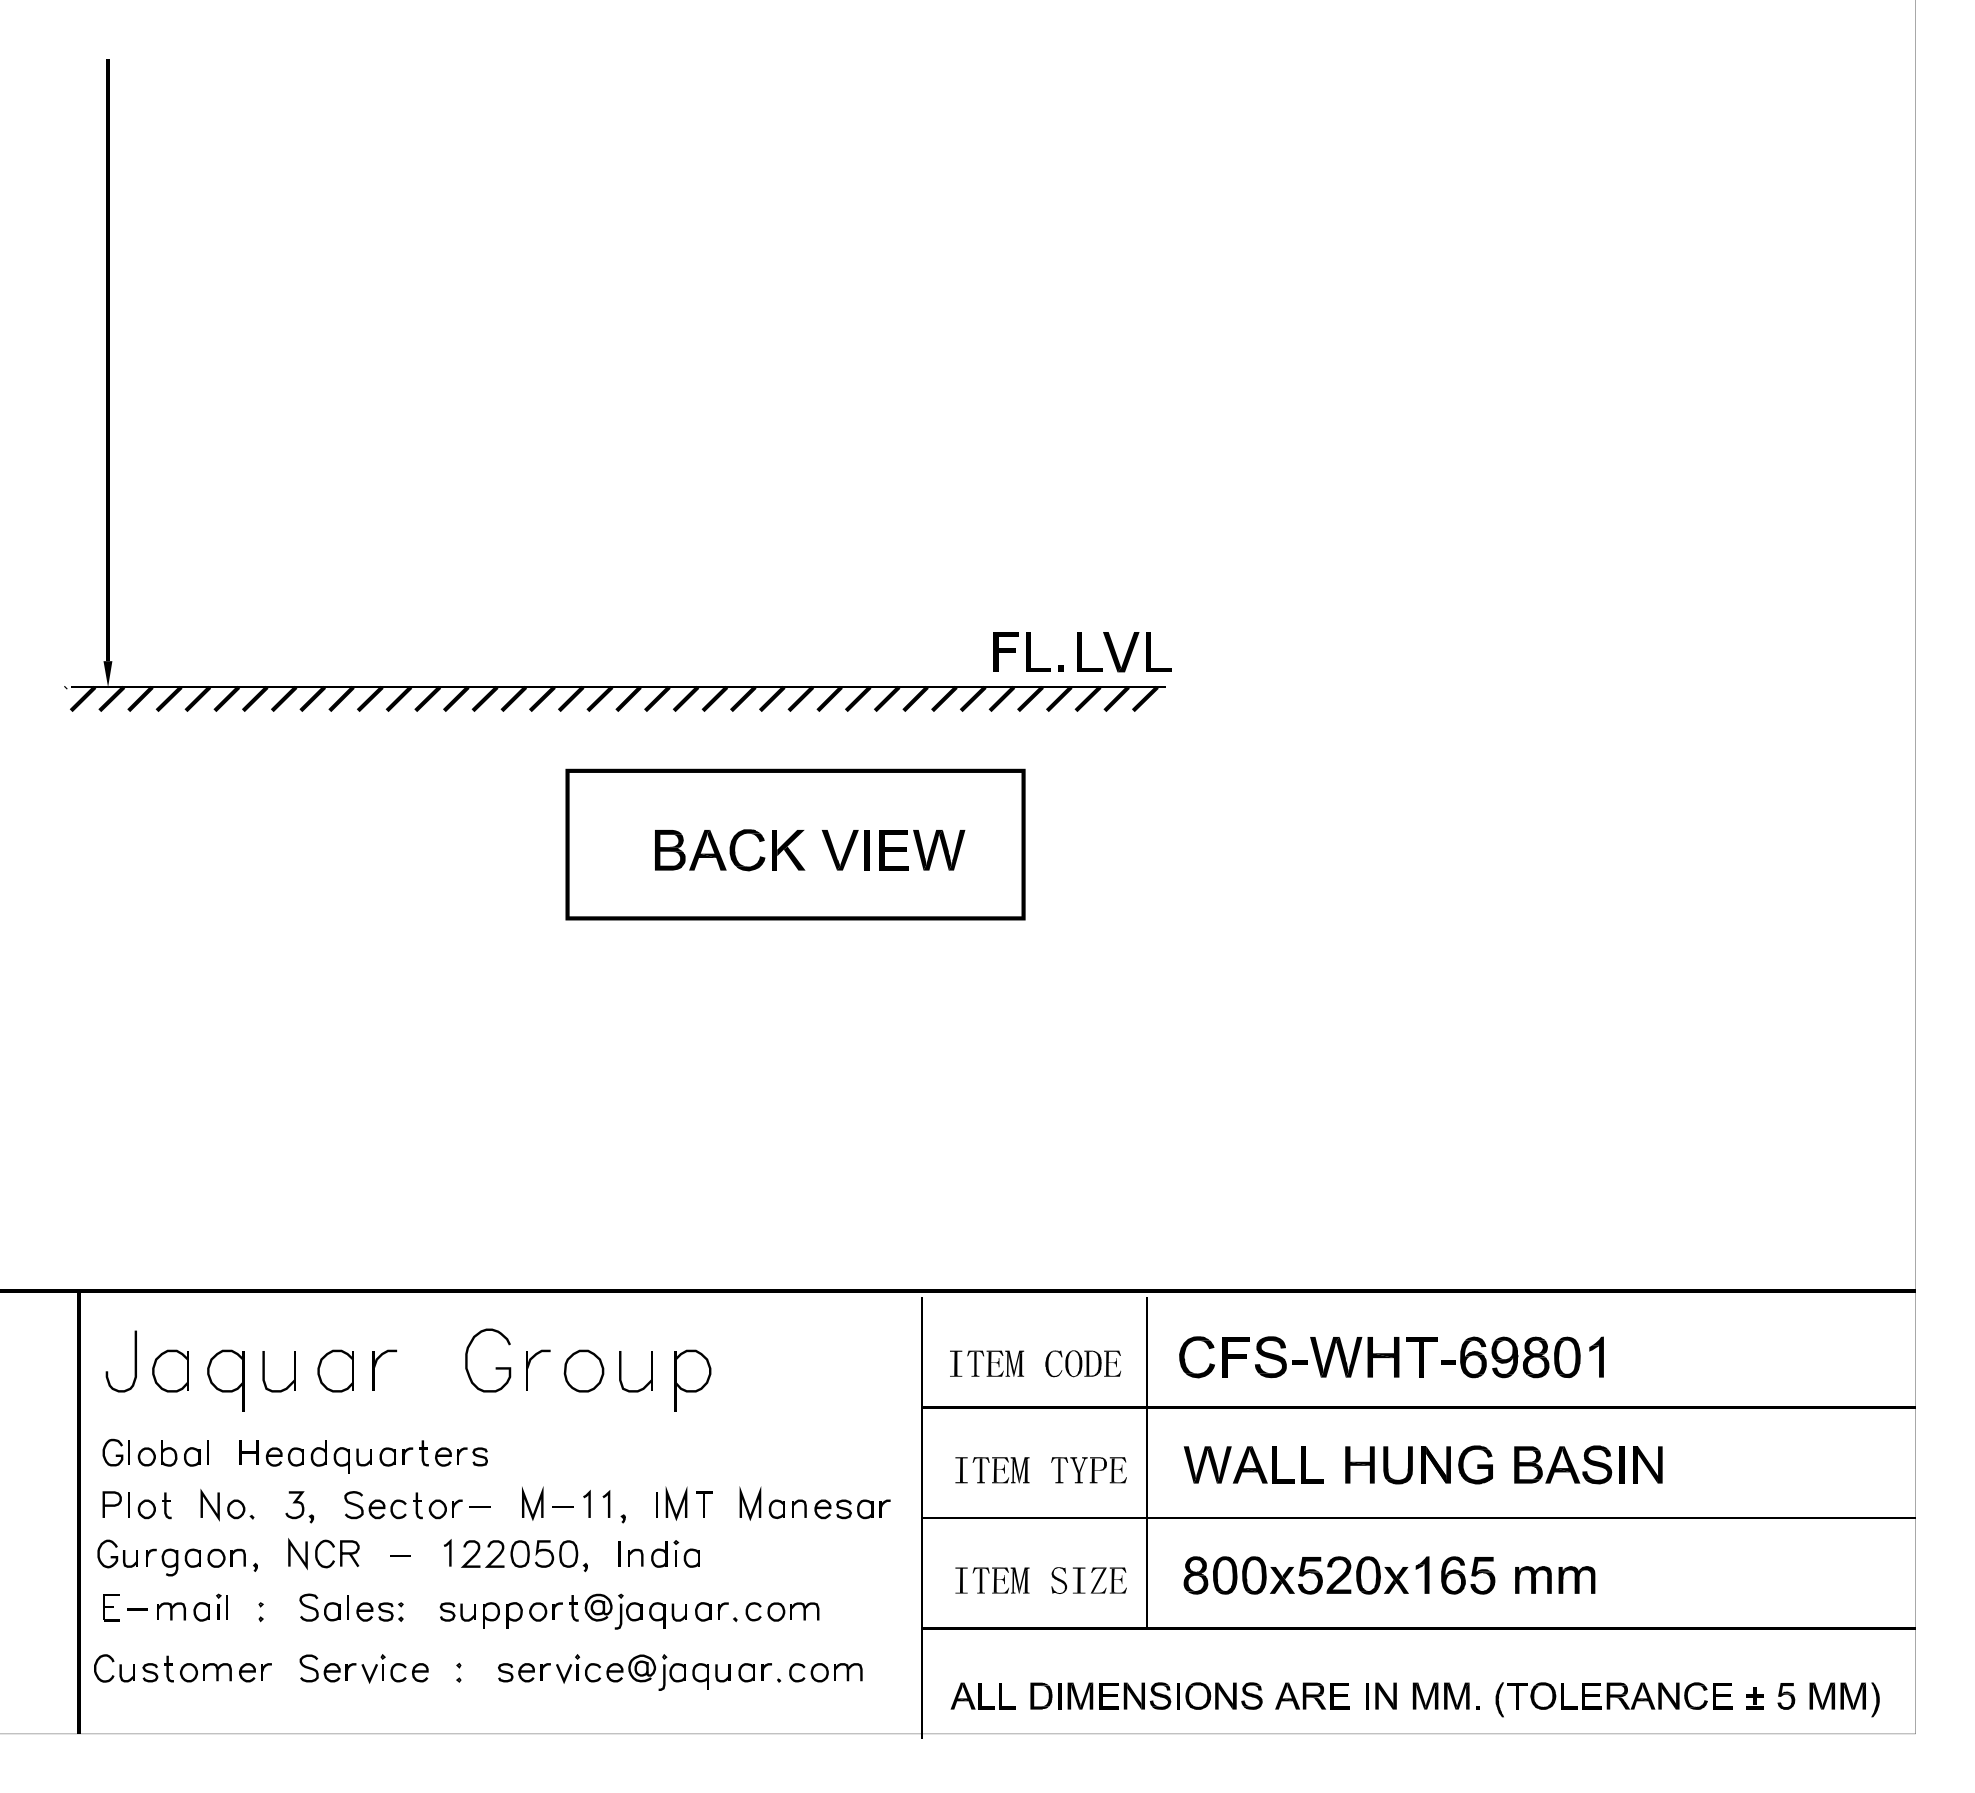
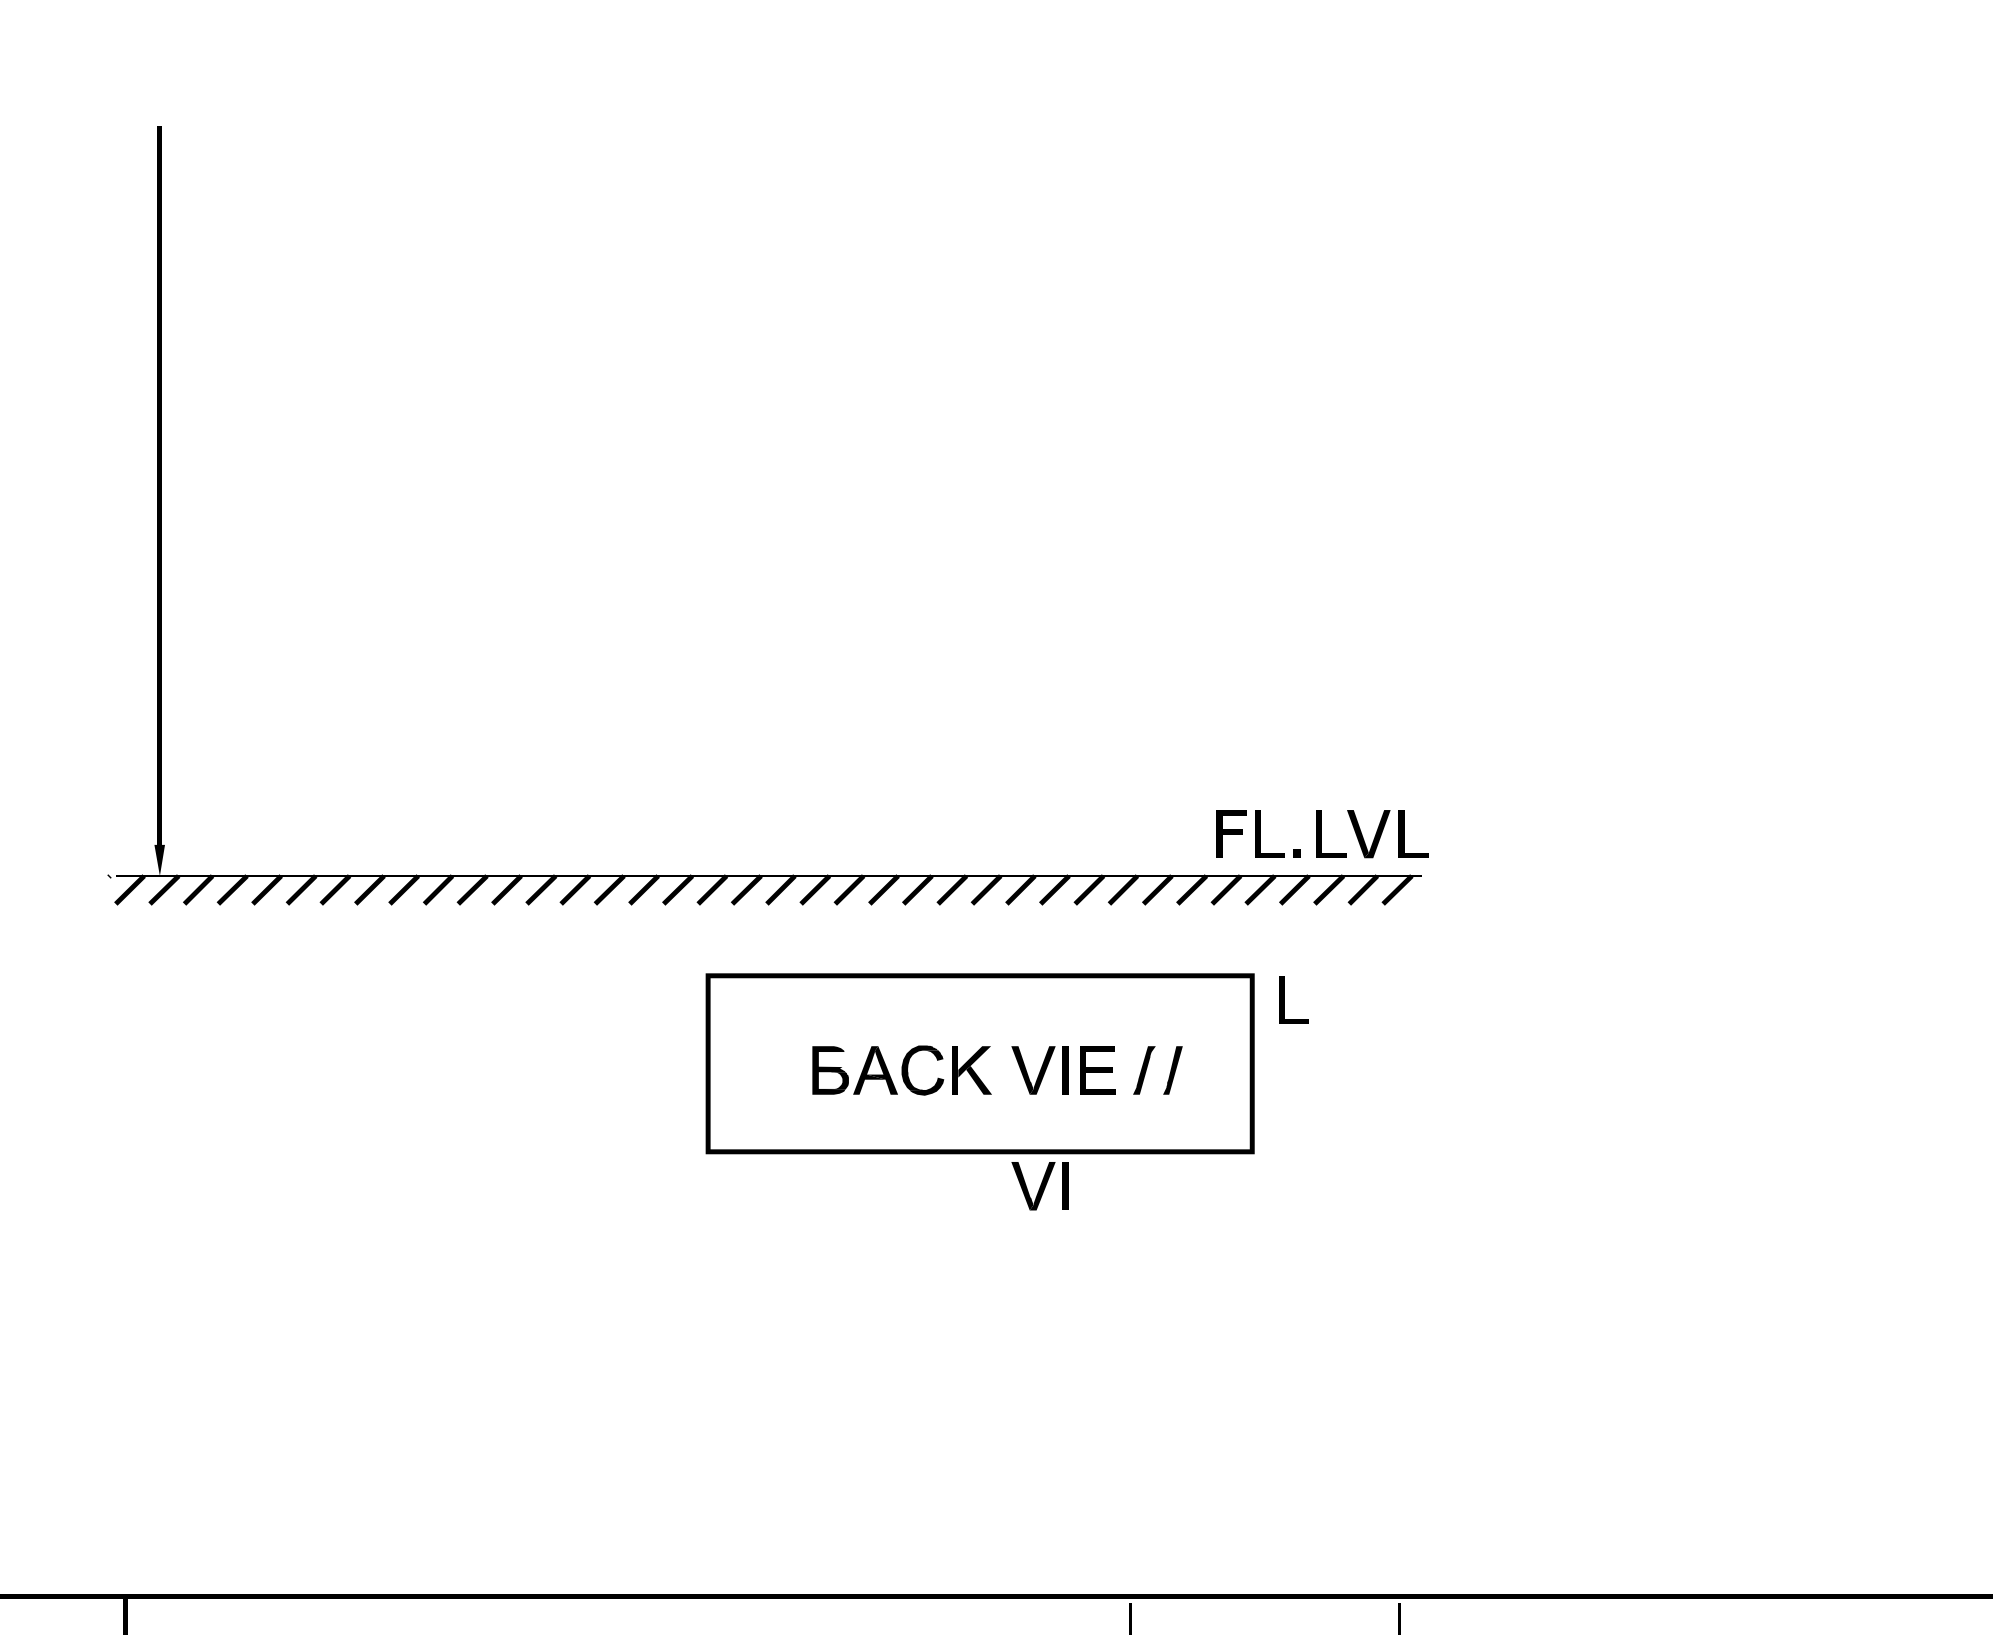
part: (1050, 790) -> (1284, 999), added
fill: (671, 840) -> (832, 1058), removed
fill: (919, 849) -> (1128, 1069), removed
fill: (945, 849) -> (1159, 1069), removed
part: (845, 947) -> (1039, 1186), added

